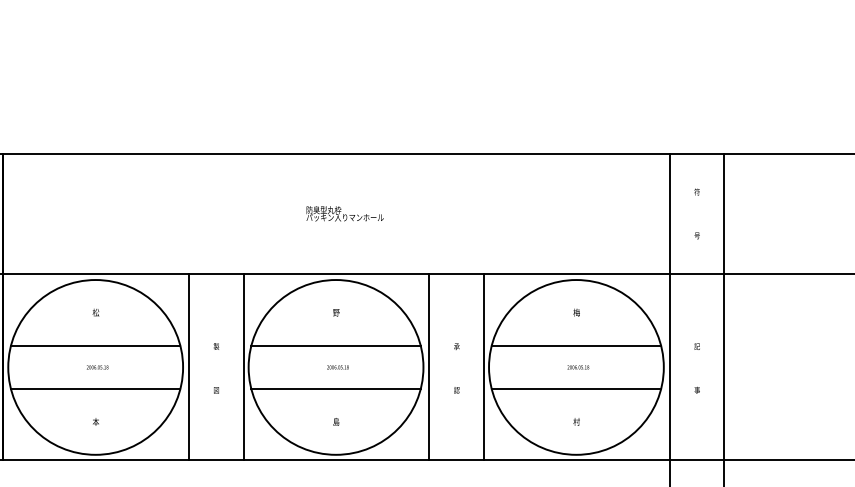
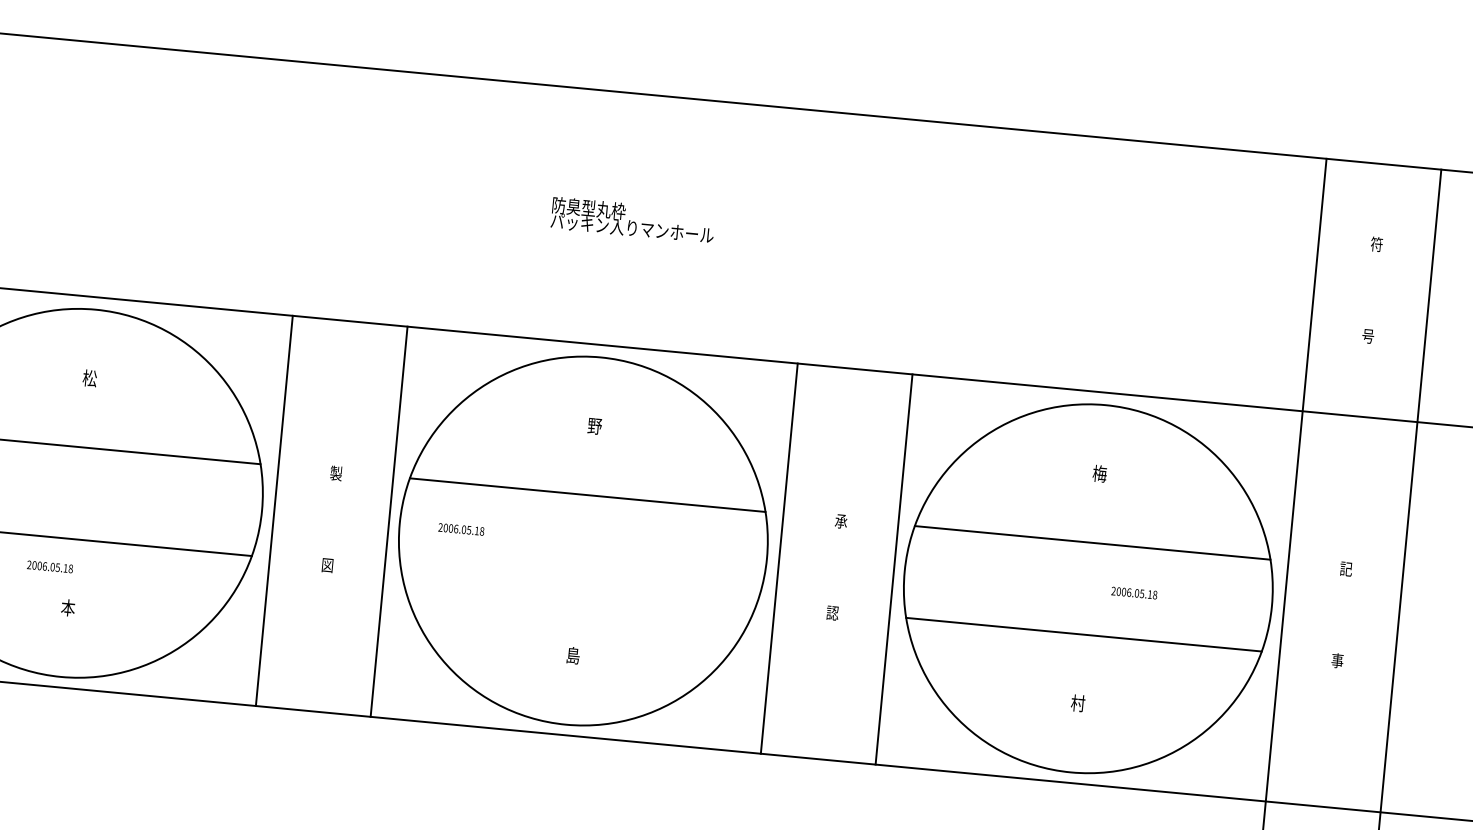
text: (97, 367) -> (49, 567), moved
text: (337, 367) -> (460, 529), moved
text: (578, 367) -> (1134, 593), moved
line: (335, 389) -> (577, 587), removed

